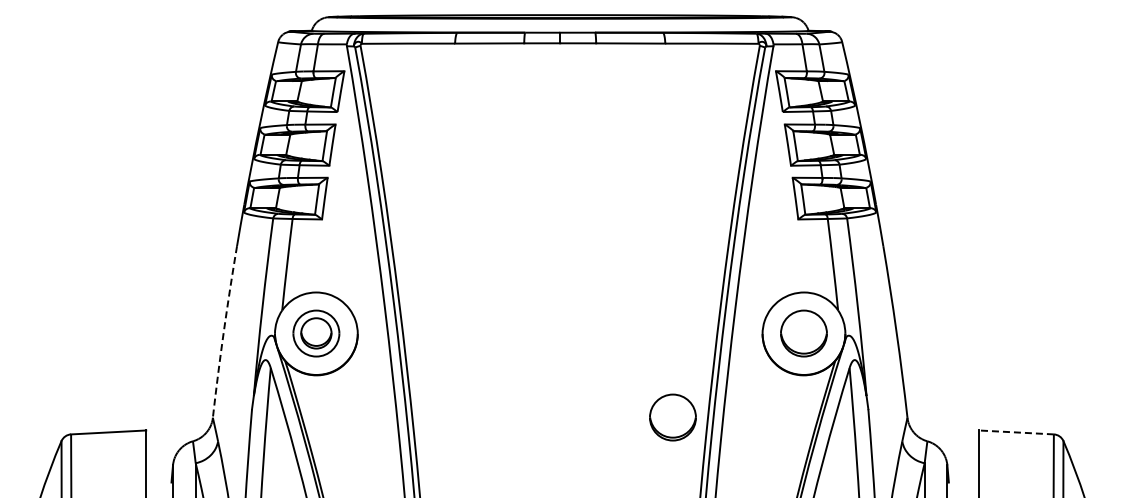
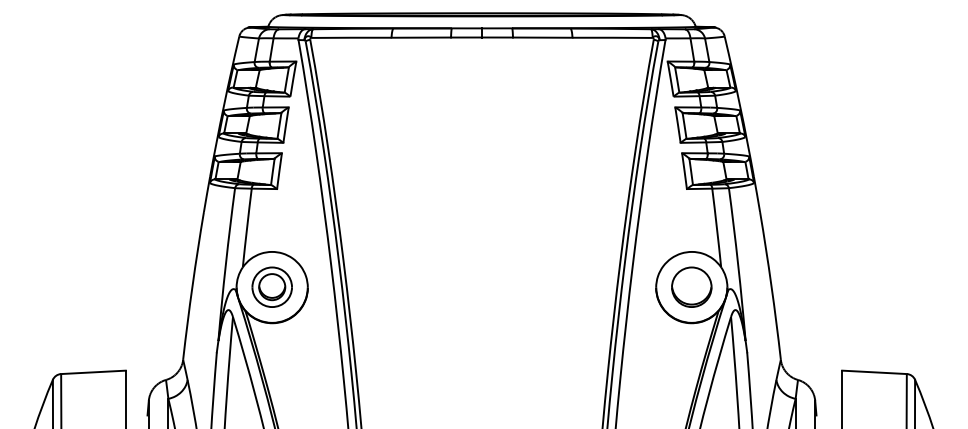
arc: (223, 331) -> (192, 285), dashed -> solid
part: (672, 417) -> (578, 359), removed
line: (1016, 432) -> (874, 372), dashed -> solid

